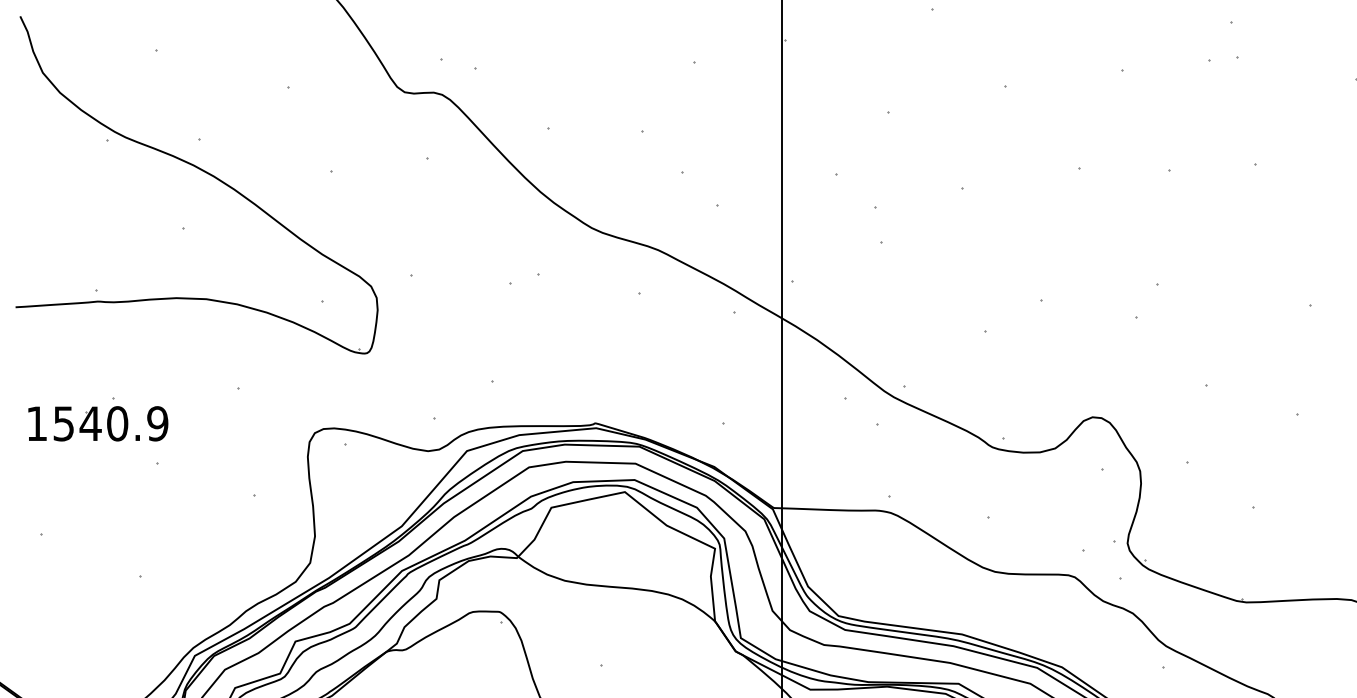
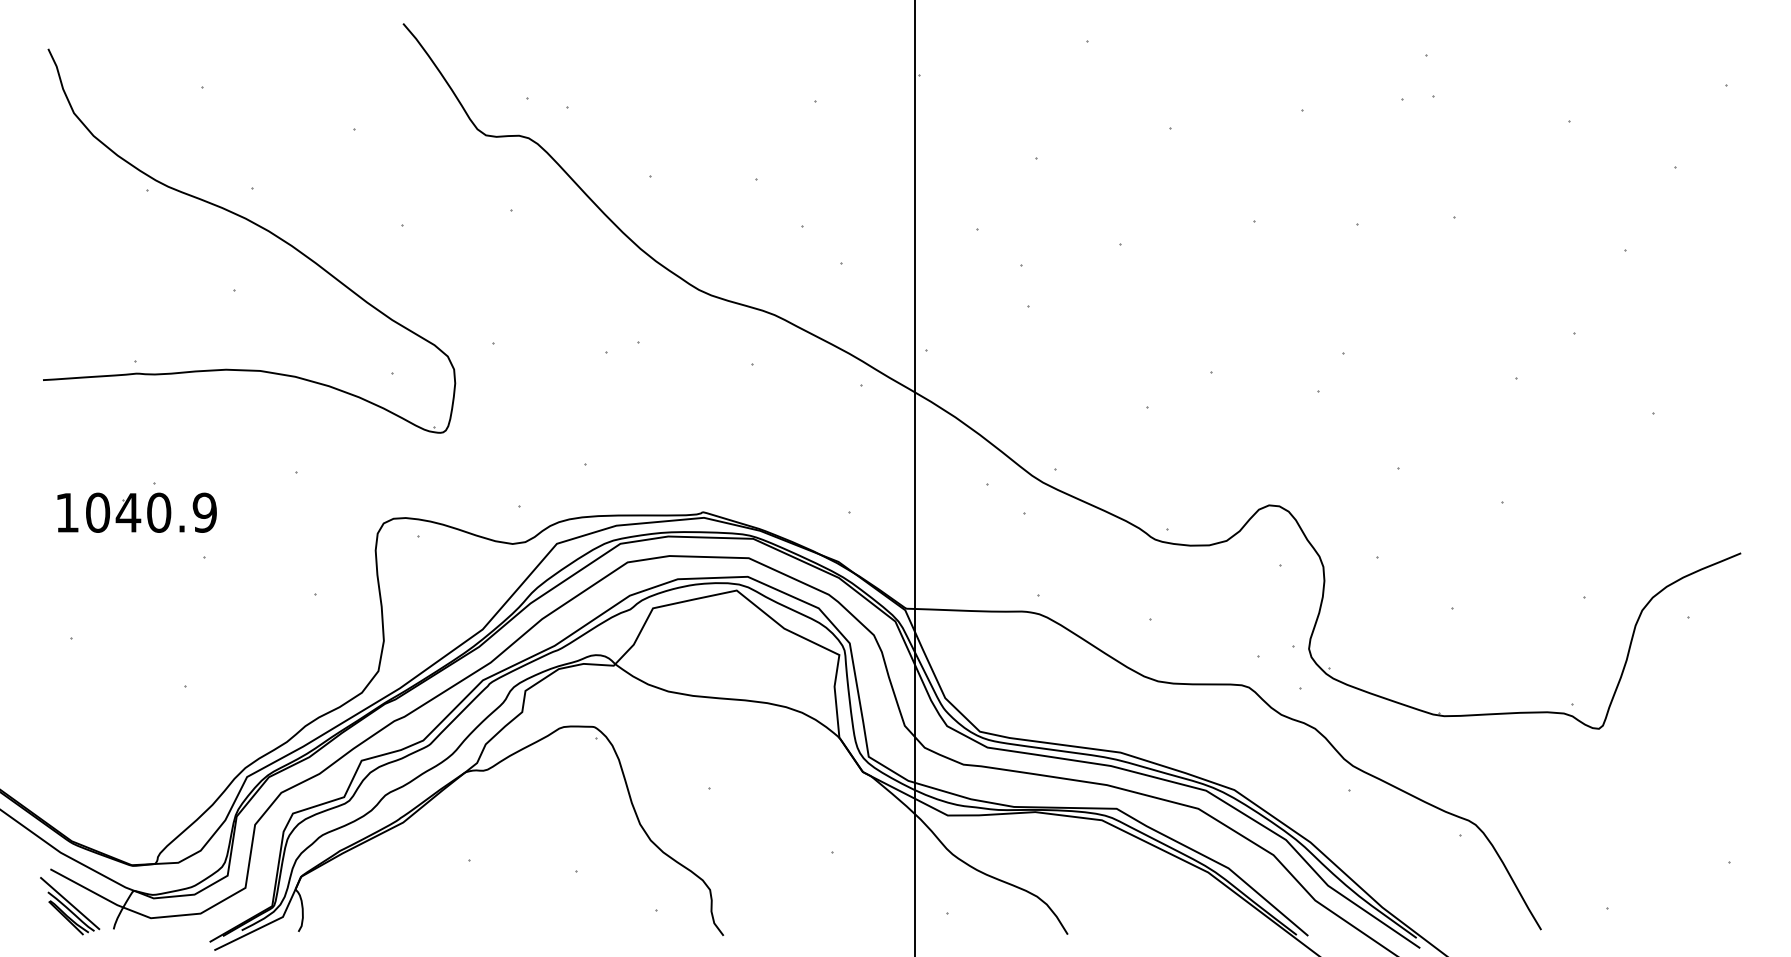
text: (64, 423) -> (98, 512), 1540.9 -> 1040.9

